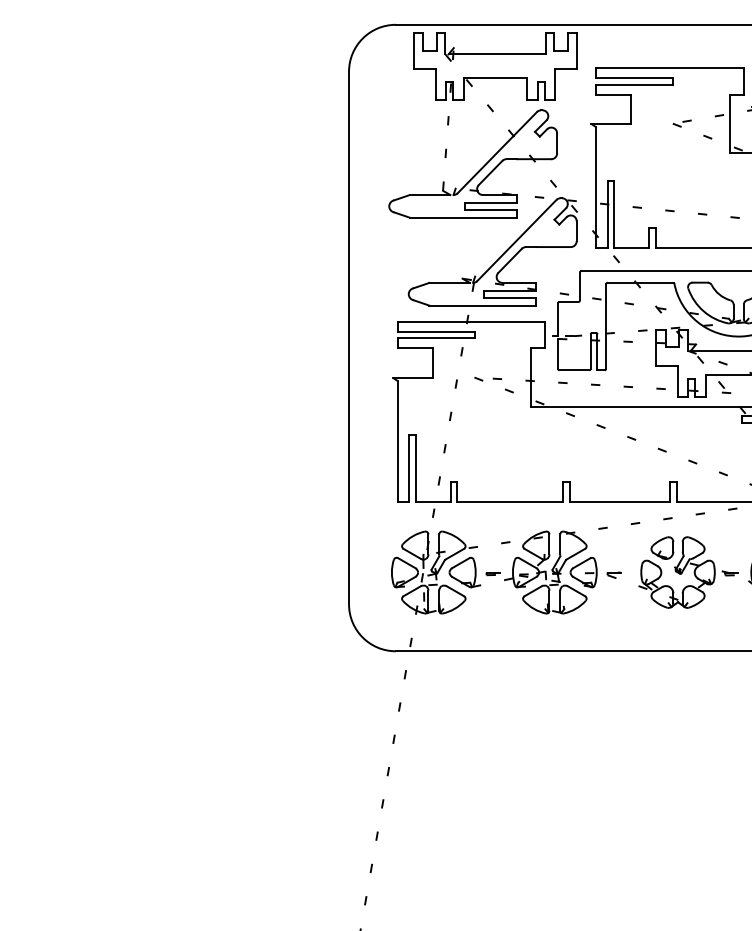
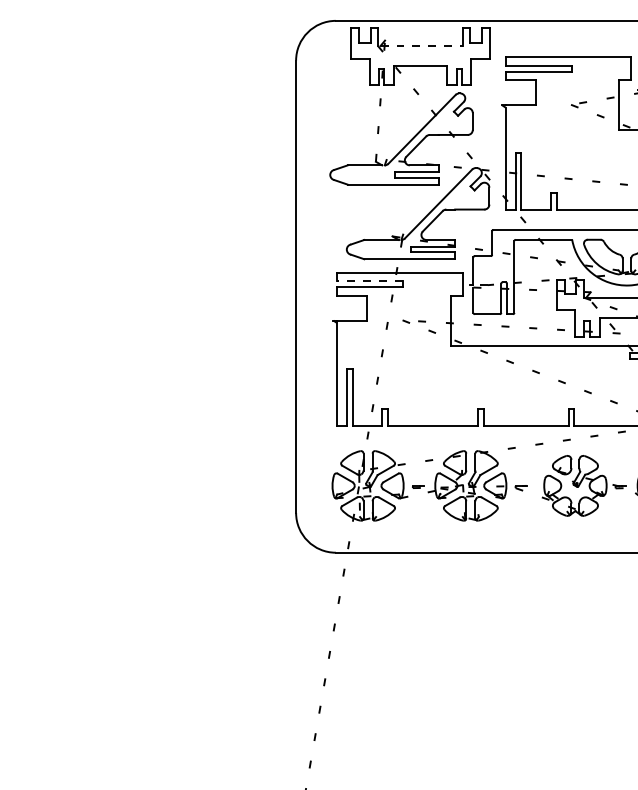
line: (497, 54) -> (422, 46), solid -> dashed
line: (436, 331) -> (370, 281), solid -> dashed

